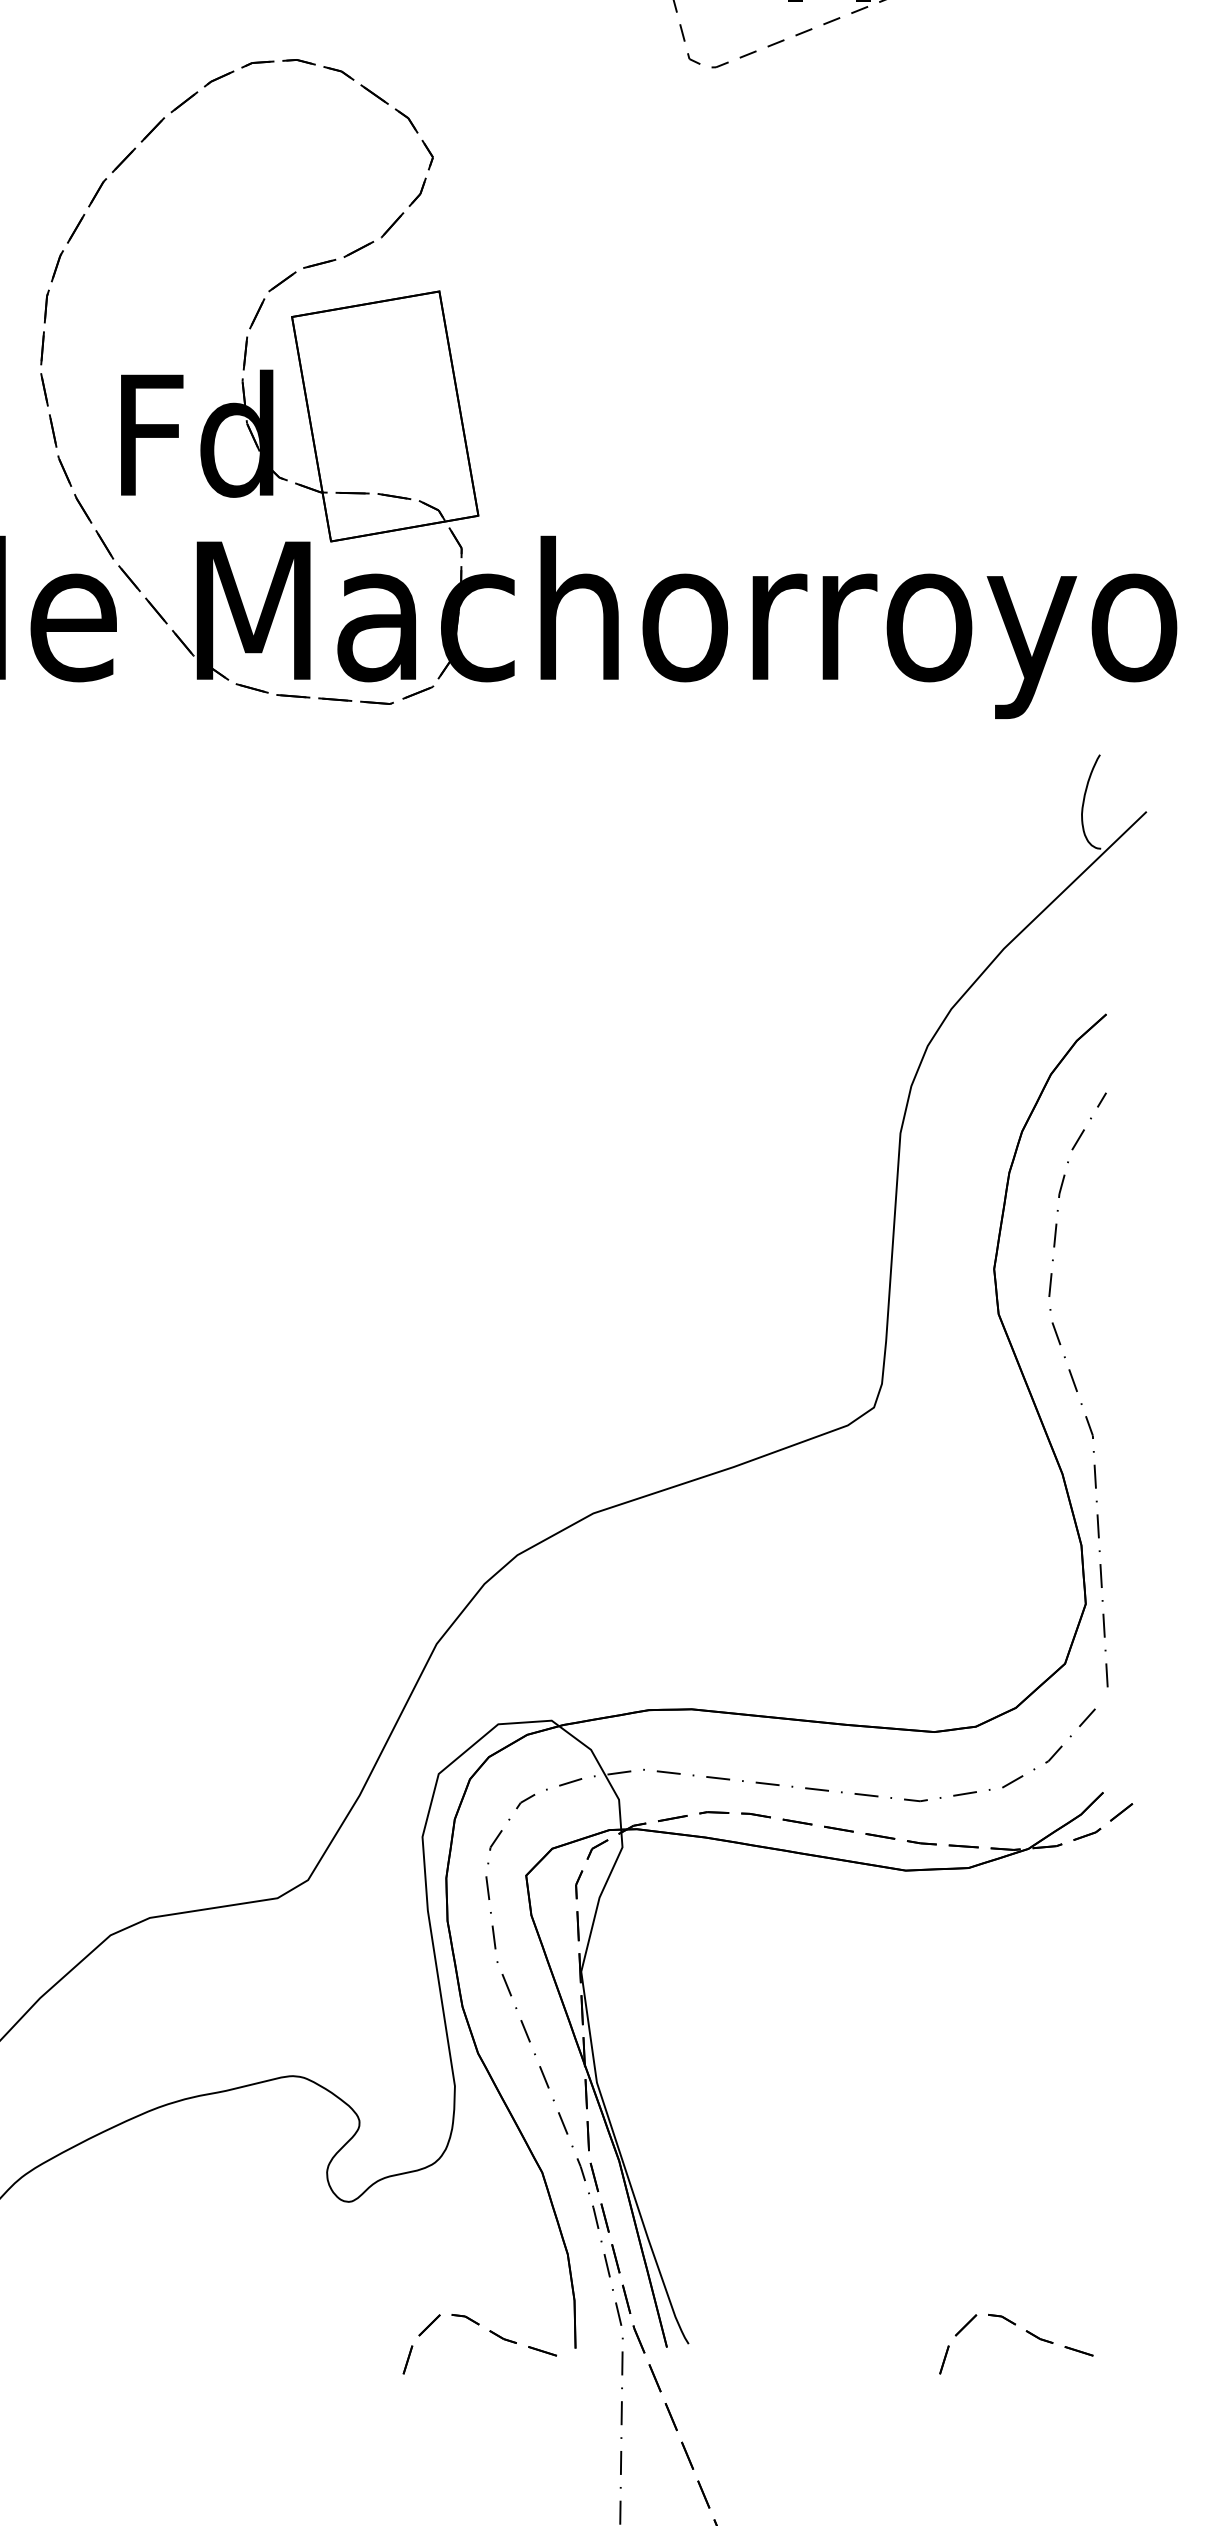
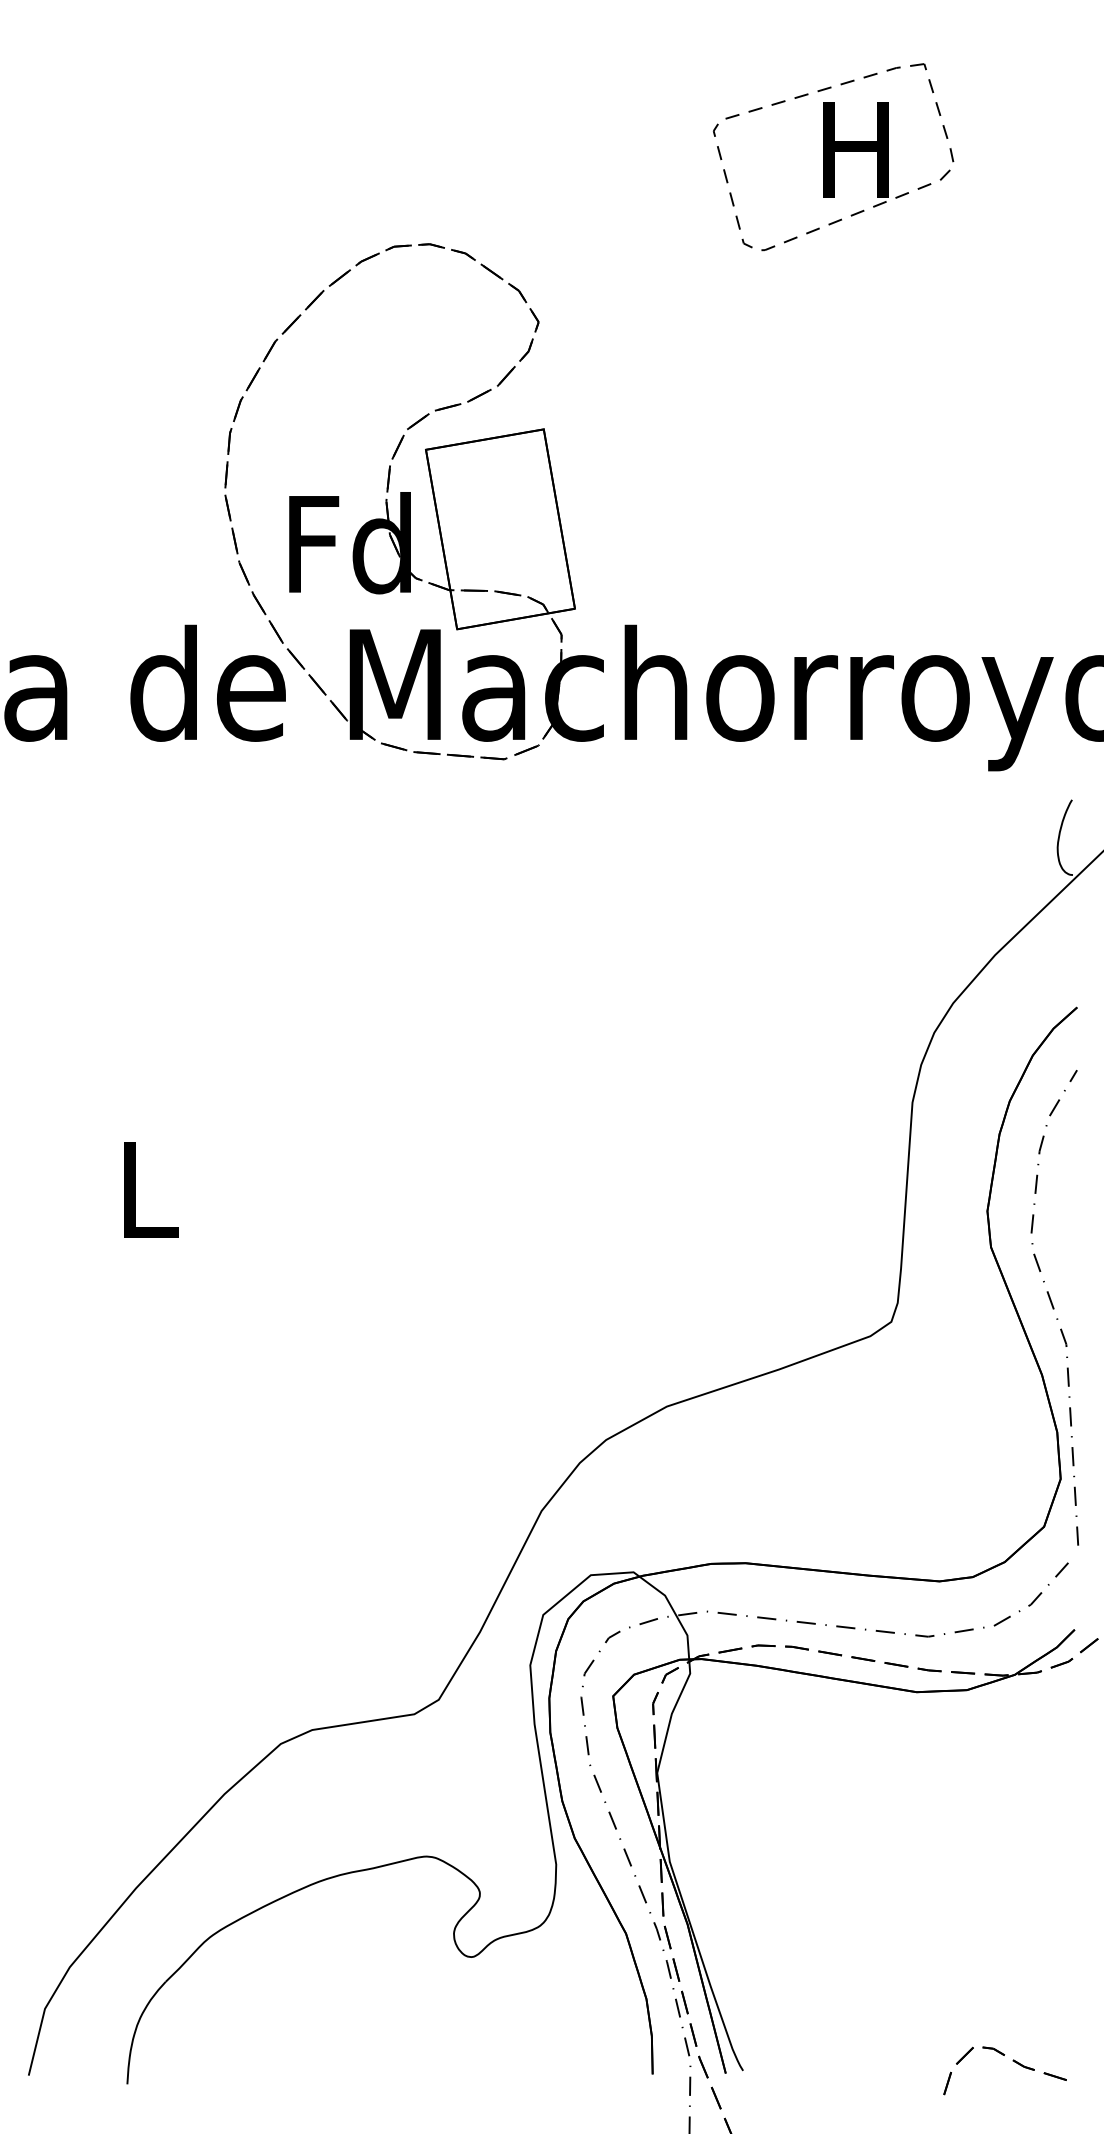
part: (489, 2332) -> (583, 2061), removed

